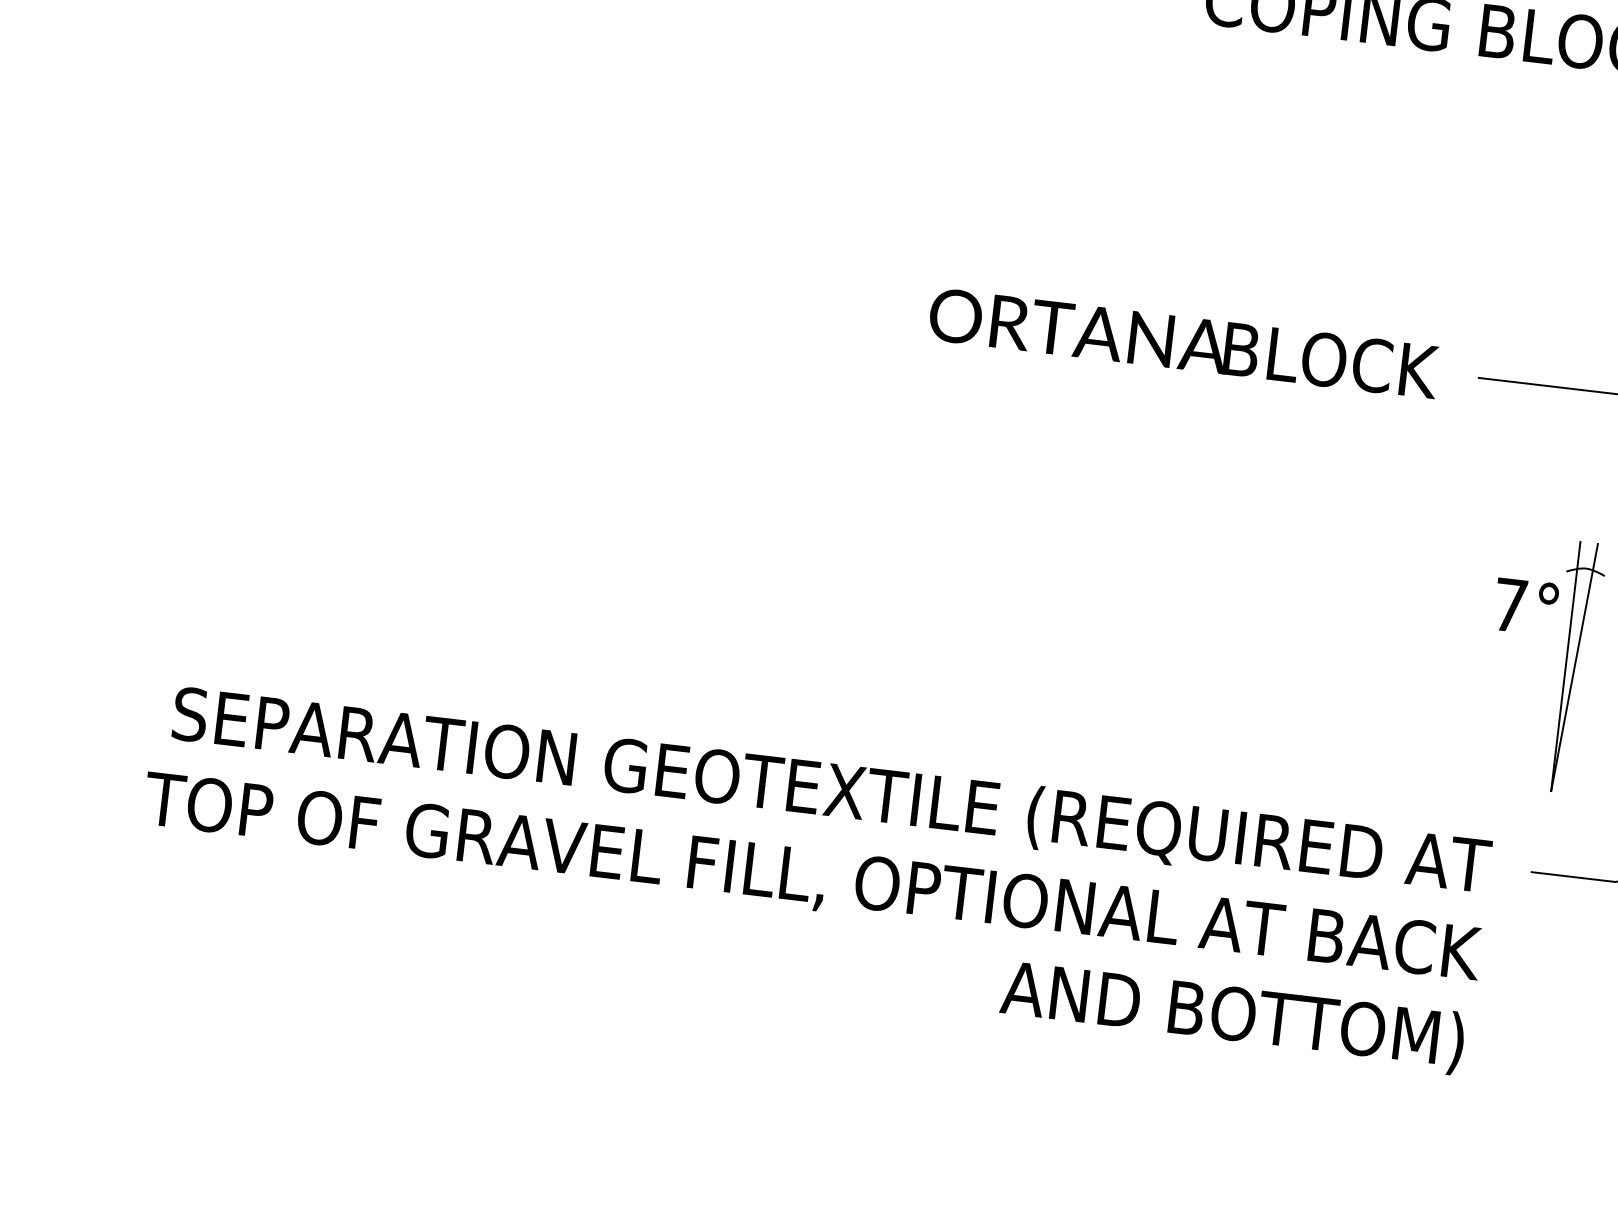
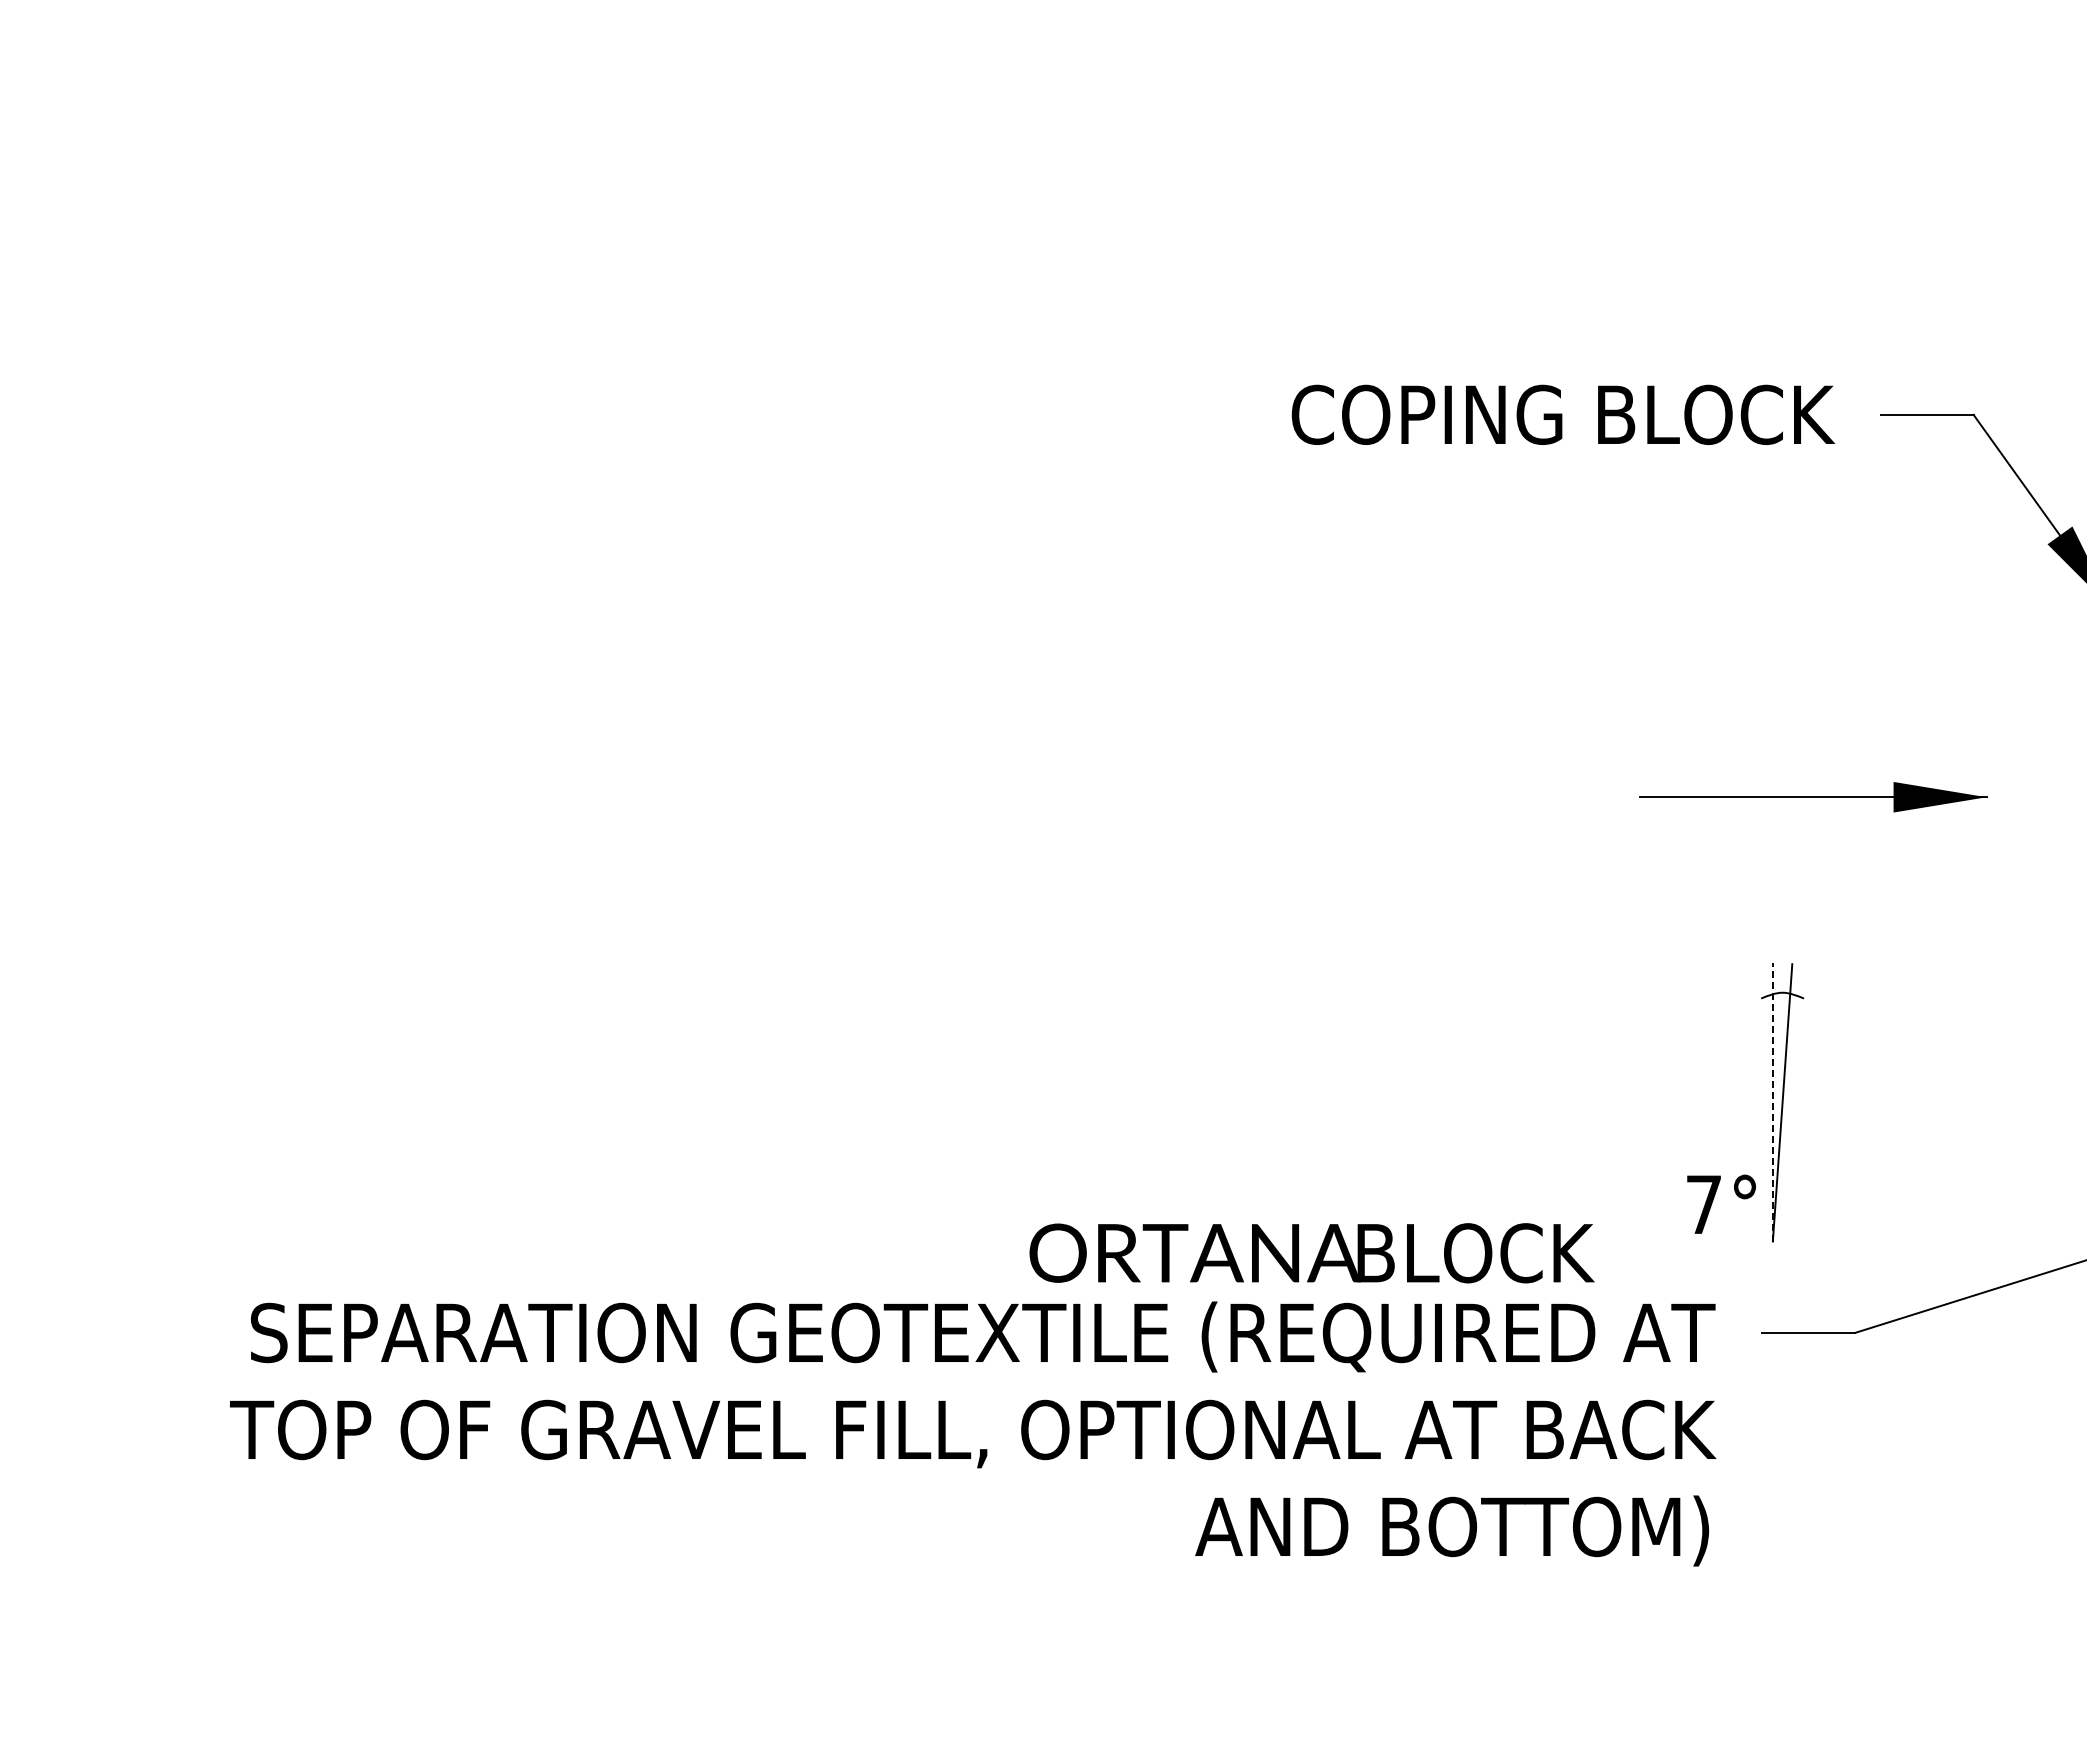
text: (1183, 343) -> (1311, 1253), moved
text: (1526, 605) -> (1721, 1203), moved
line: (1565, 666) -> (1772, 1102), solid -> dashed

